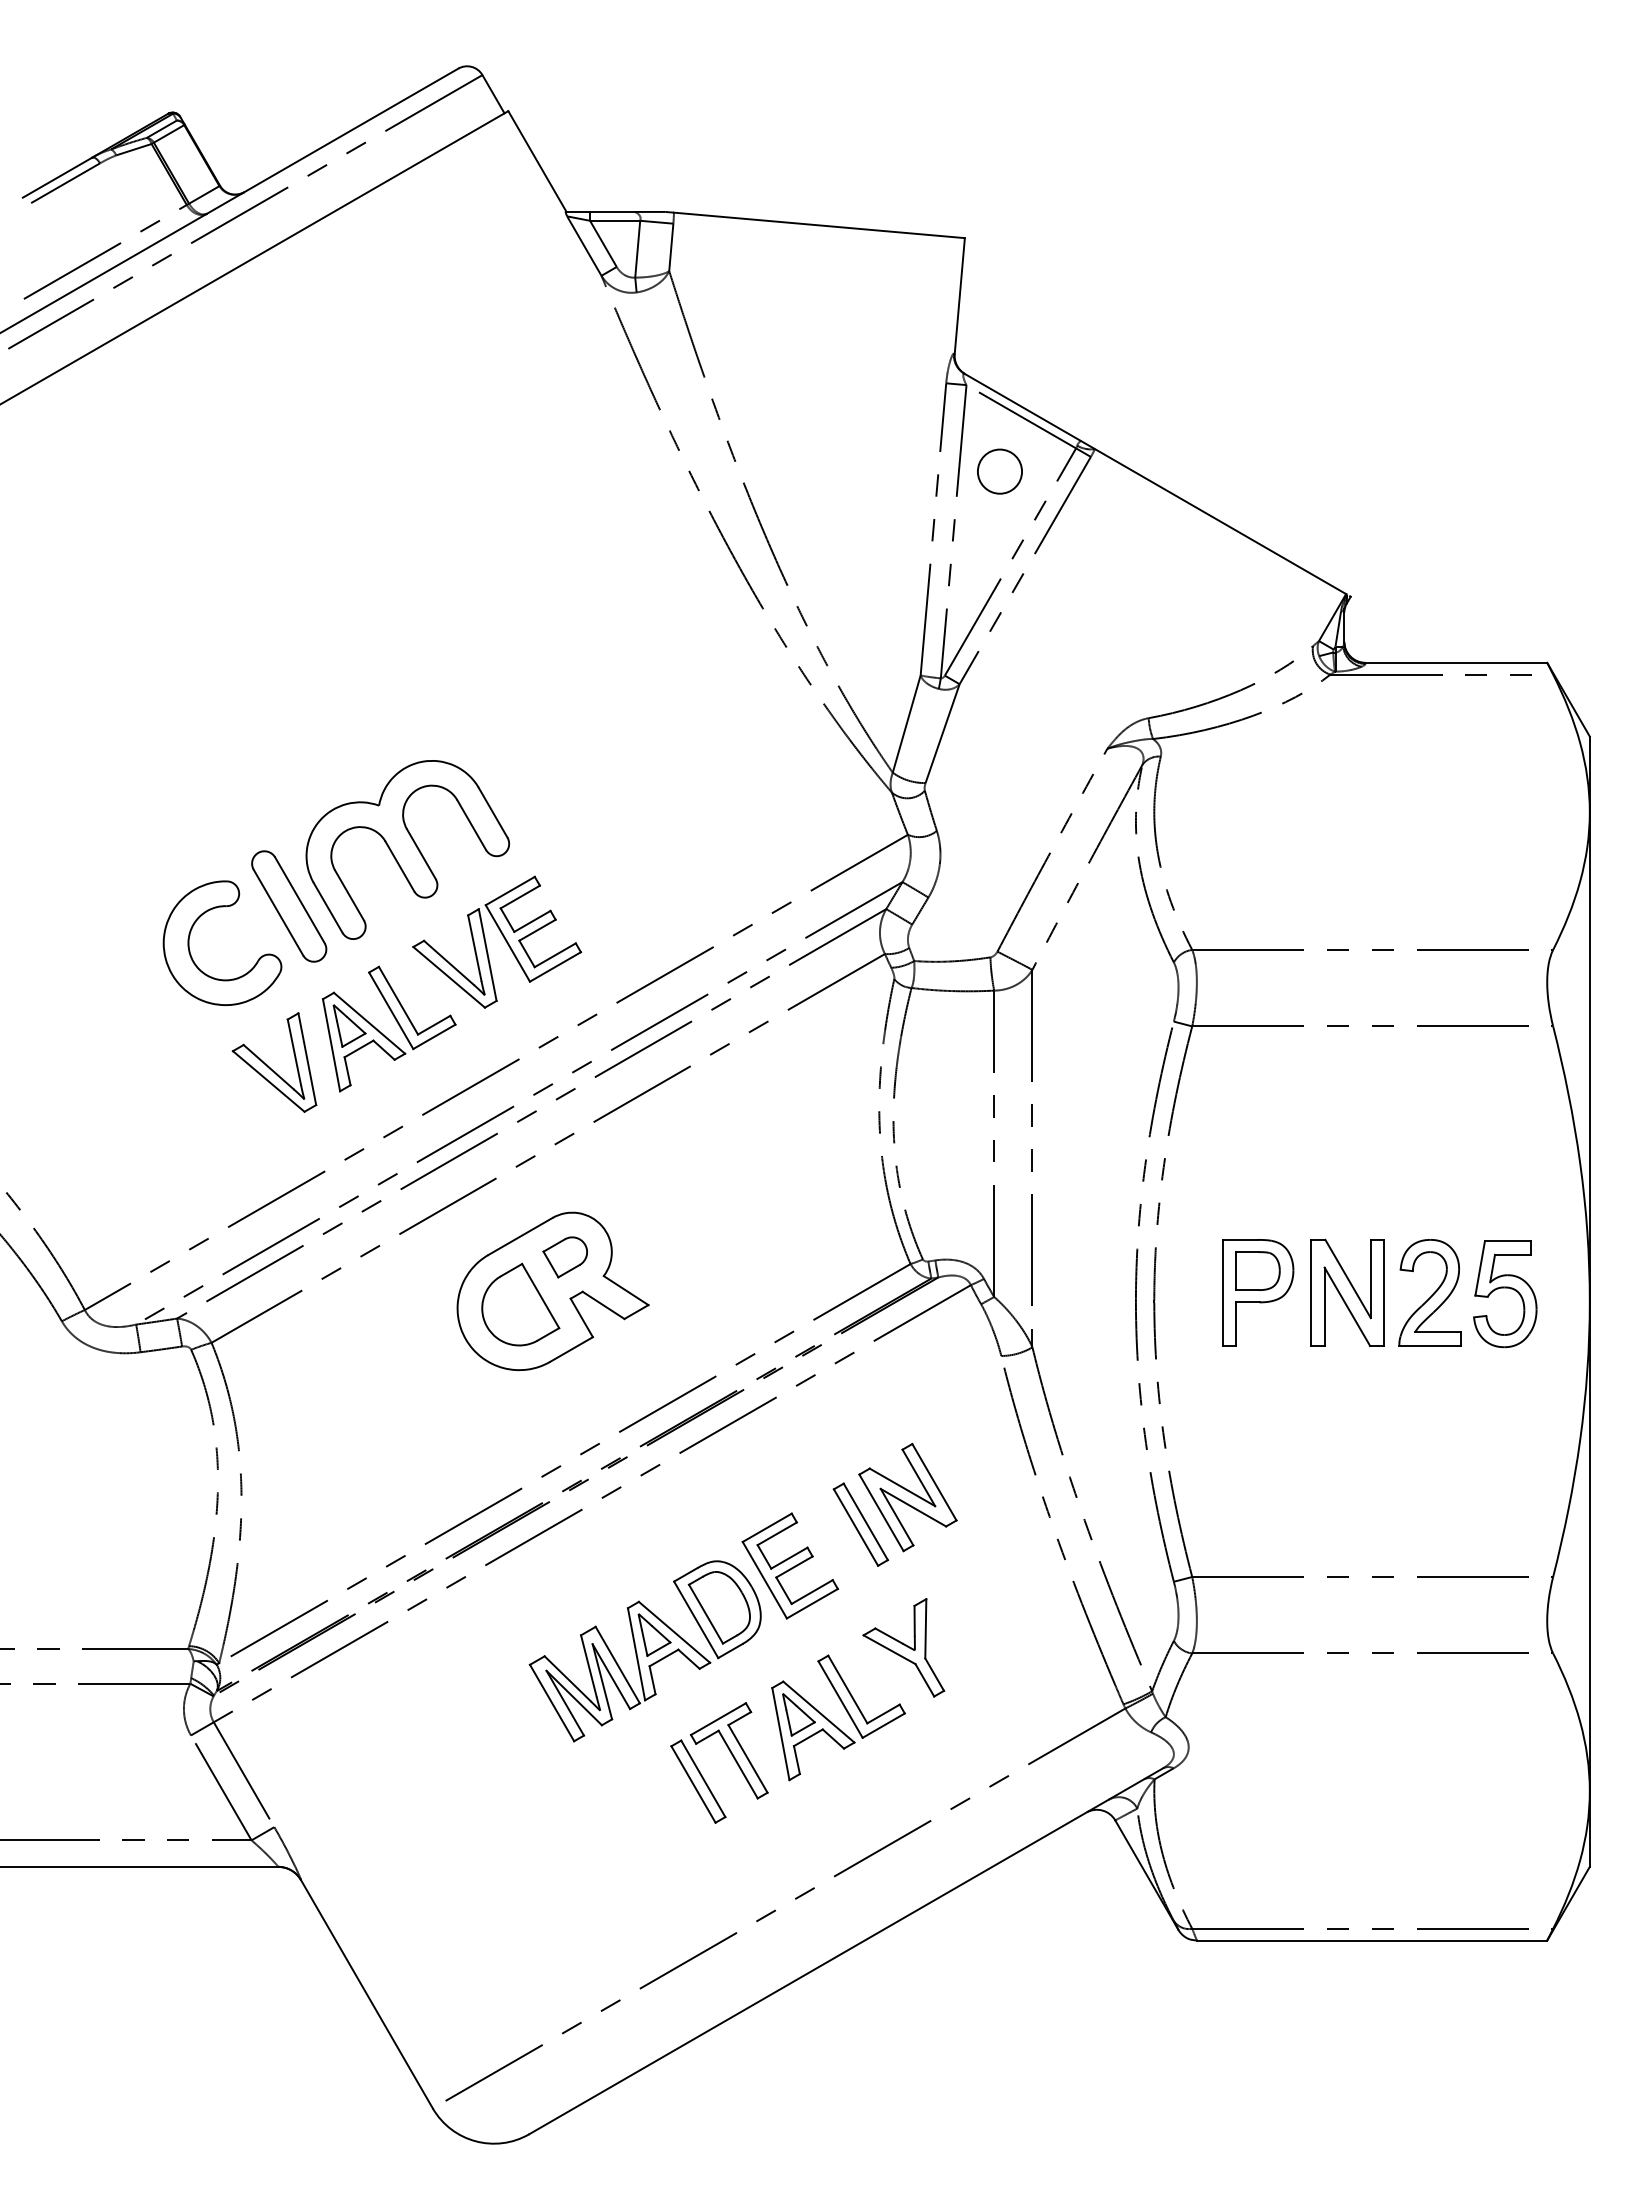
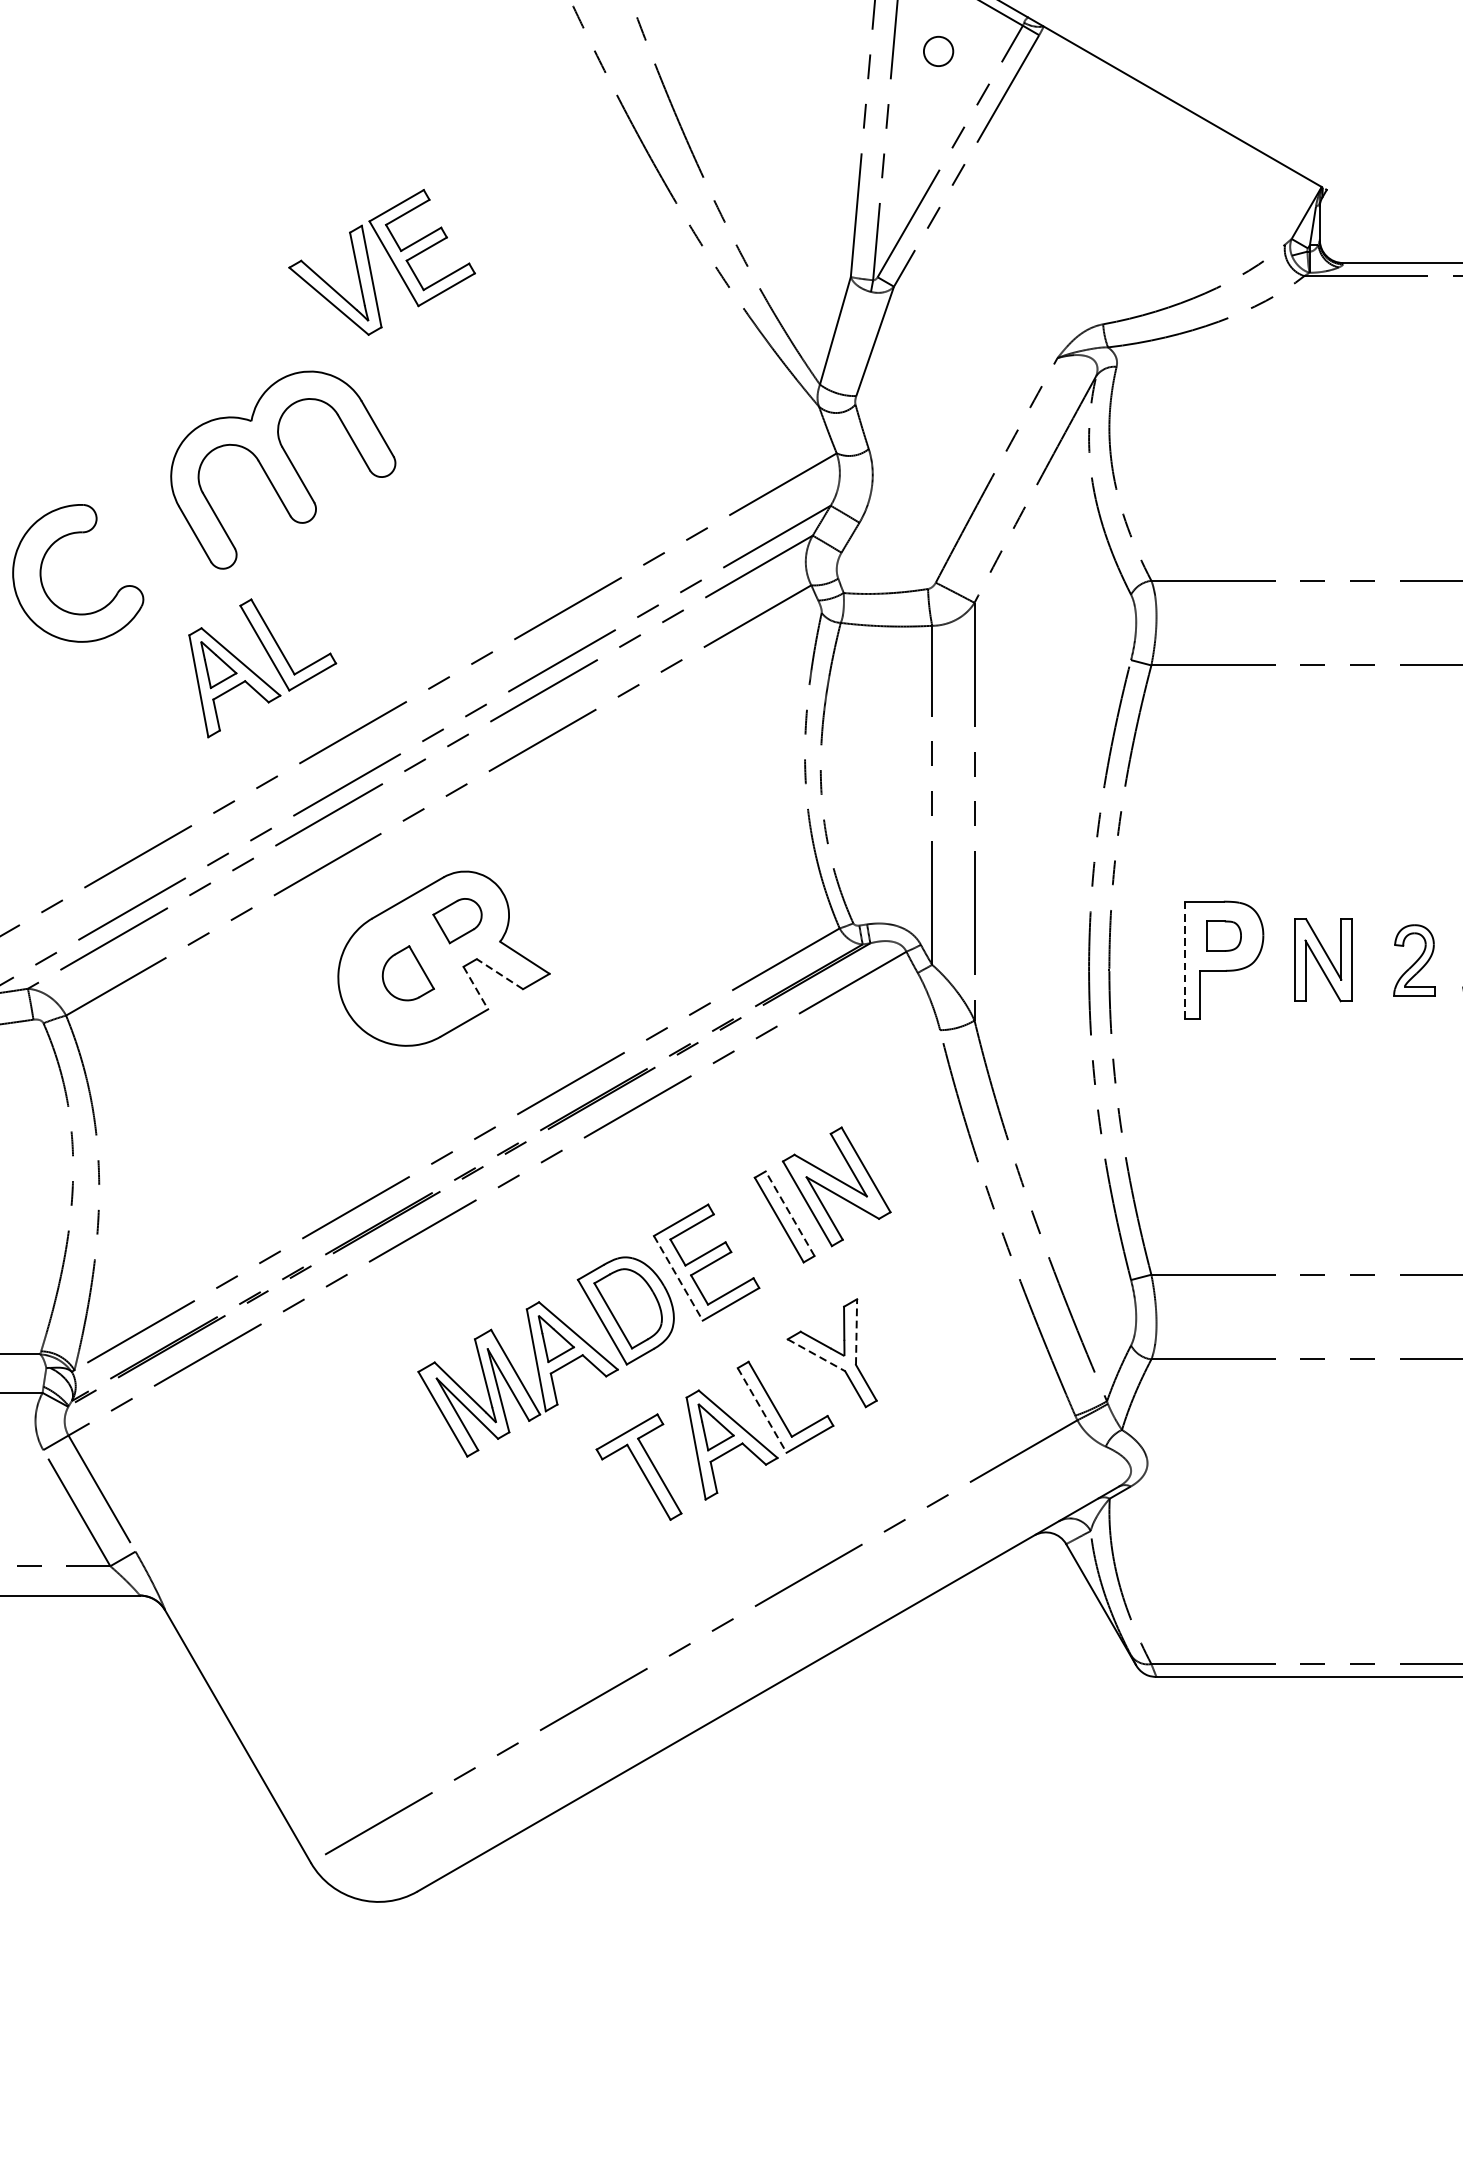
circle: (999, 471) -> (938, 51), size x0.6
part: (289, 906) -> (152, 532), removed
part: (502, 936) -> (388, 256), moved
part: (269, 1066) -> (130, 709), removed
part: (1257, 1270) -> (1223, 935), size x0.7
line: (1222, 1292) -> (1184, 959), solid -> dashed
part: (1347, 1292) -> (1323, 959), size x0.7
part: (1429, 1292) -> (1413, 959), size x0.6
part: (520, 1304) -> (407, 973), size x0.6
line: (603, 1305) -> (499, 974), solid -> dashed
line: (582, 1318) -> (476, 988), solid -> dashed
line: (865, 1521) -> (789, 1213), solid -> dashed
line: (765, 1580) -> (679, 1278), solid -> dashed
line: (925, 1628) -> (856, 1331), solid -> dashed
line: (889, 1649) -> (816, 1355), solid -> dashed
line: (840, 1700) -> (762, 1411), solid -> dashed
part: (698, 1781) -> (604, 1501), removed

